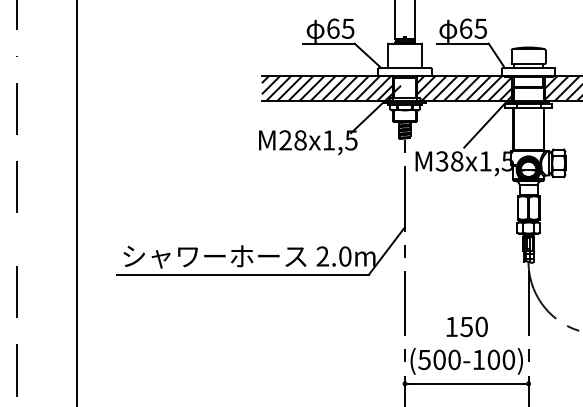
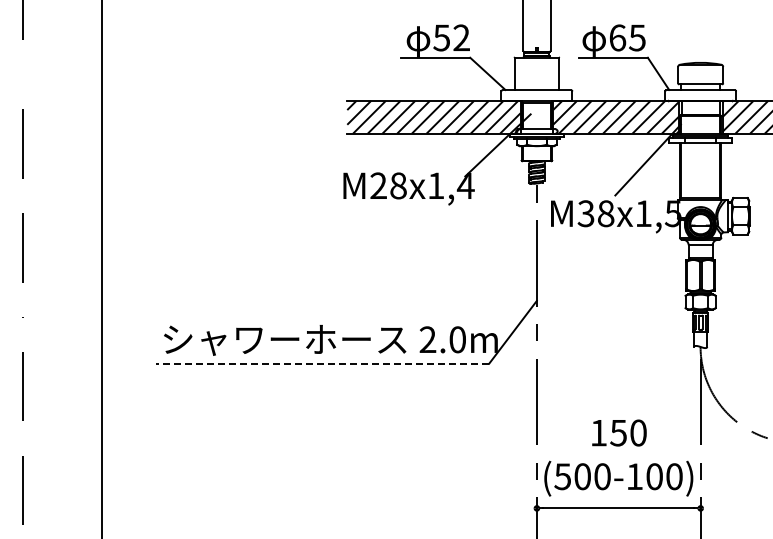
text: (340, 28) -> (451, 37), 65 -> 52
text: (351, 140) -> (465, 185), M28x1,5 -> M28x1,4
hatch: (528, 256) -> (700, 339), removed
line: (242, 275) -> (321, 364), solid -> dashed

